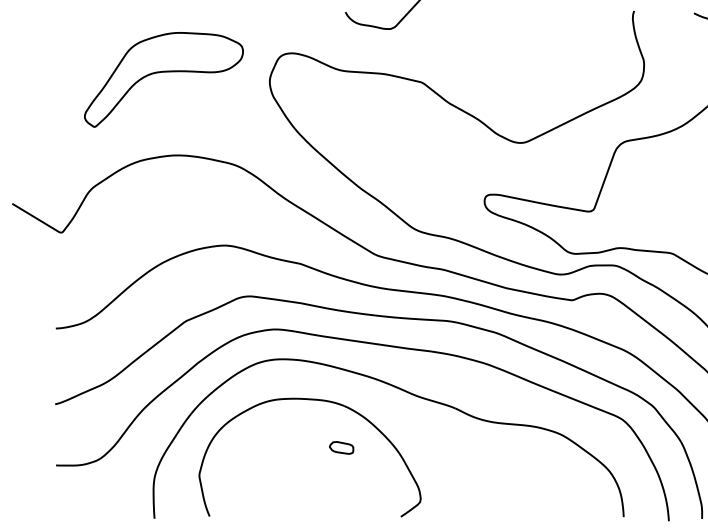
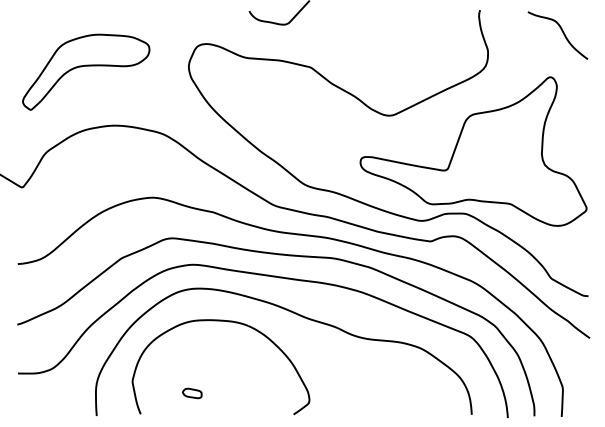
part: (164, 78) -> (86, 71), moved
part: (341, 447) -> (192, 393), moved

